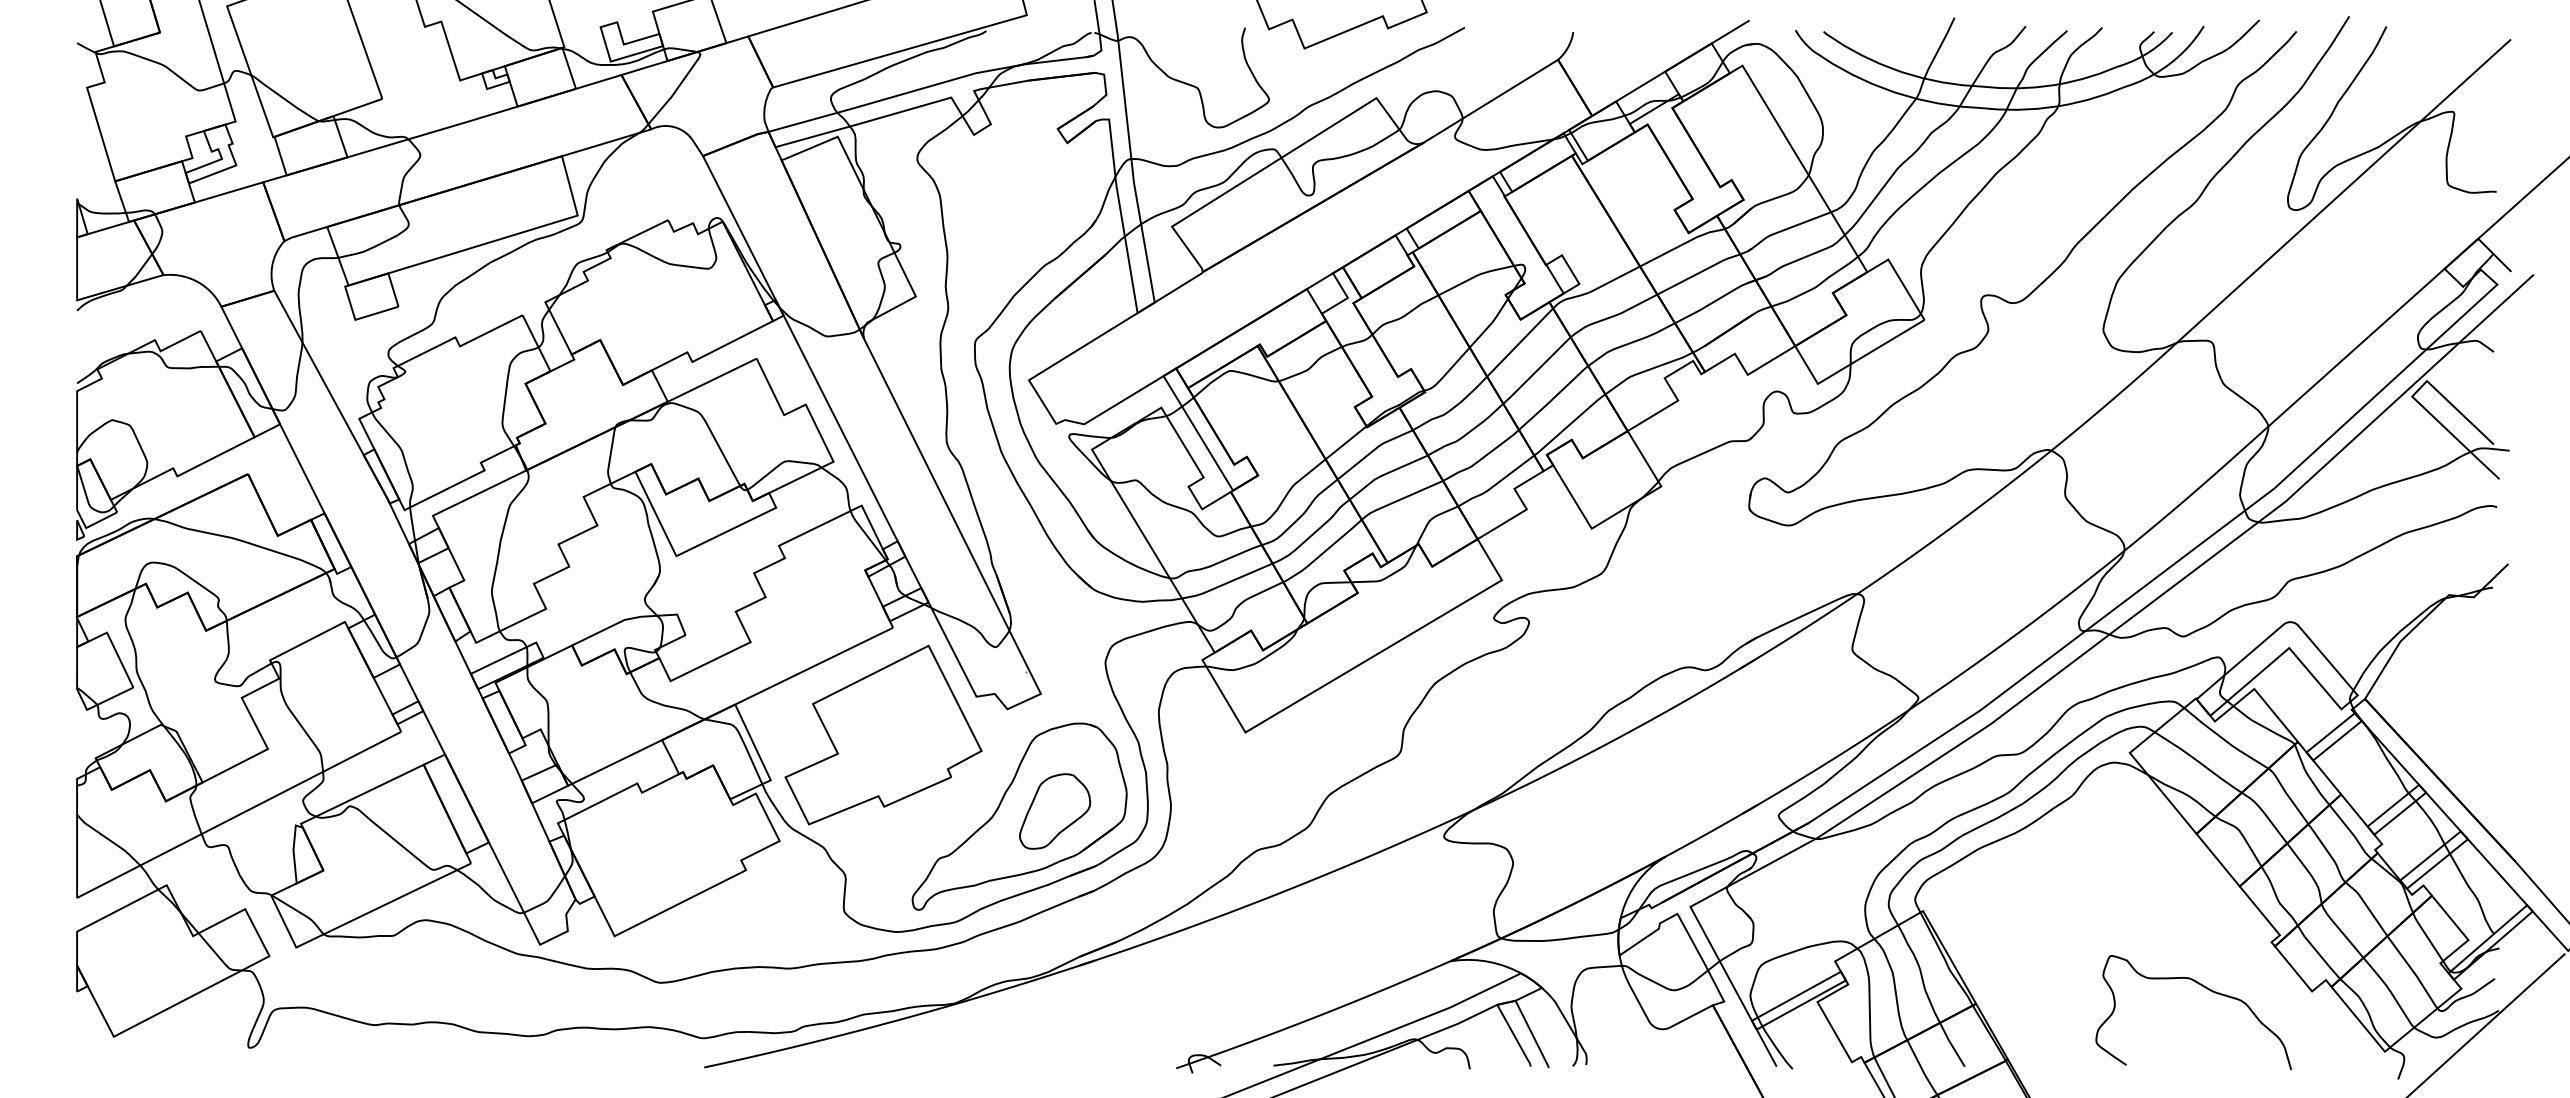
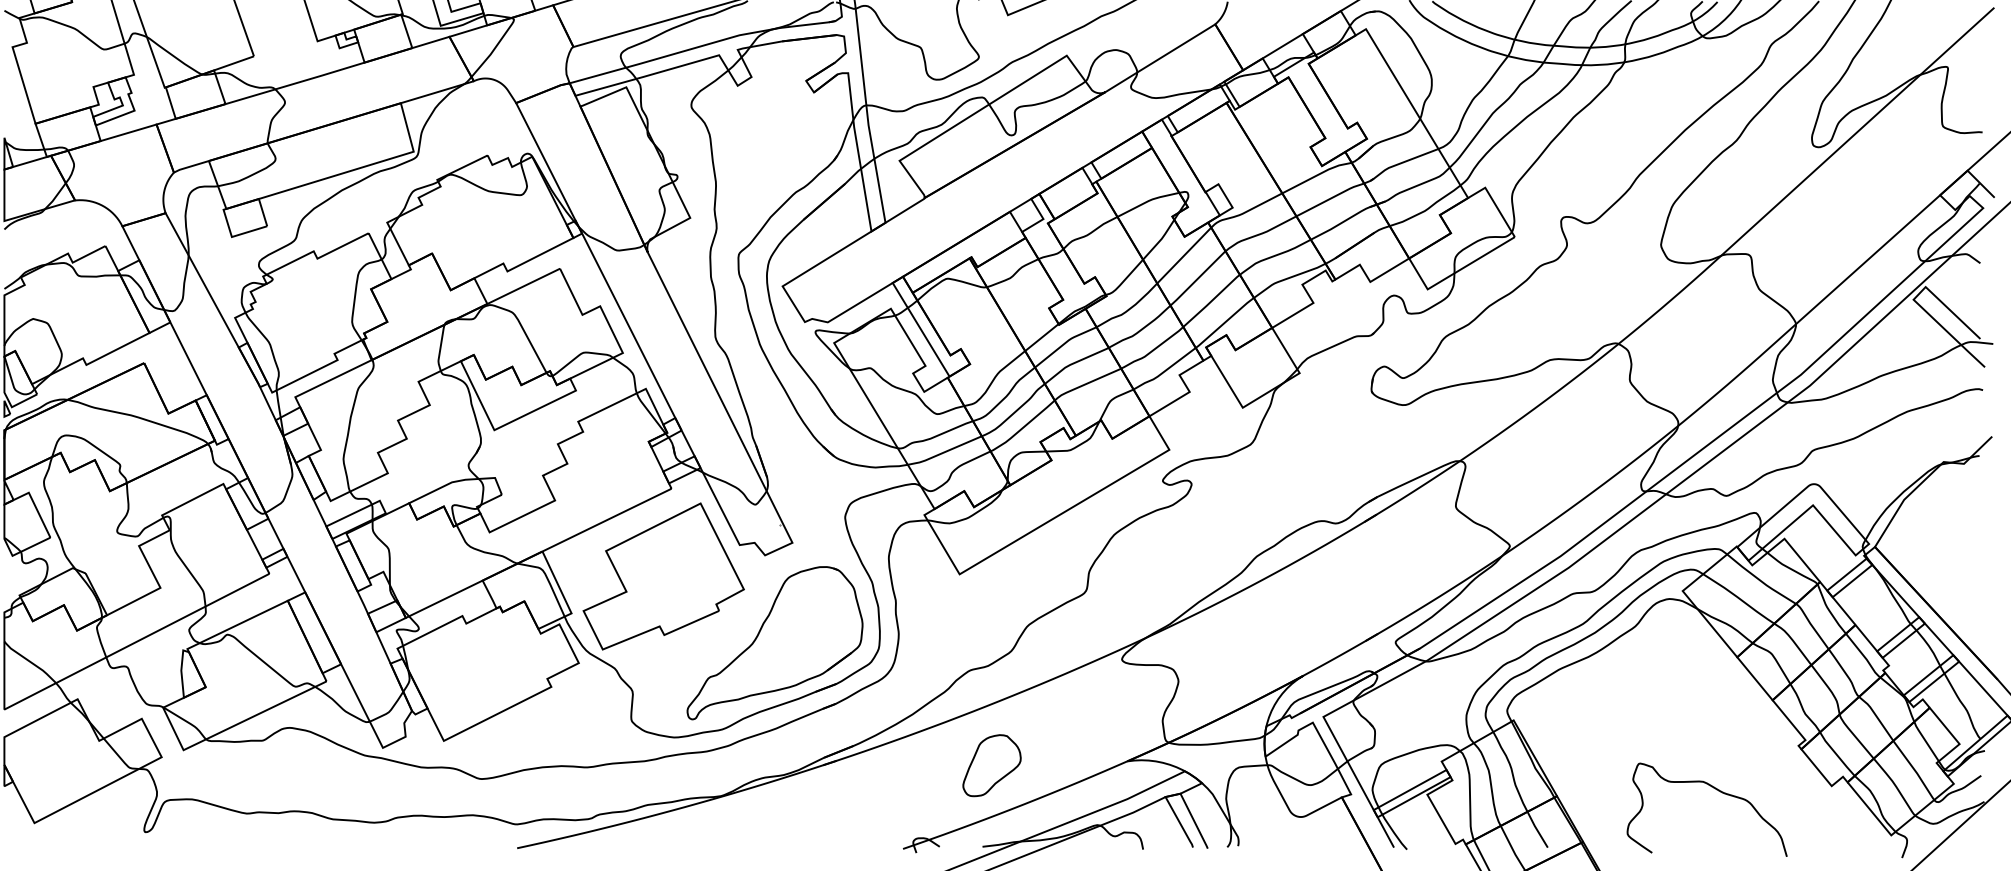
part: (1055, 811) -> (992, 765), moved
curve: (2208, 990) -> (1719, 791), moved

